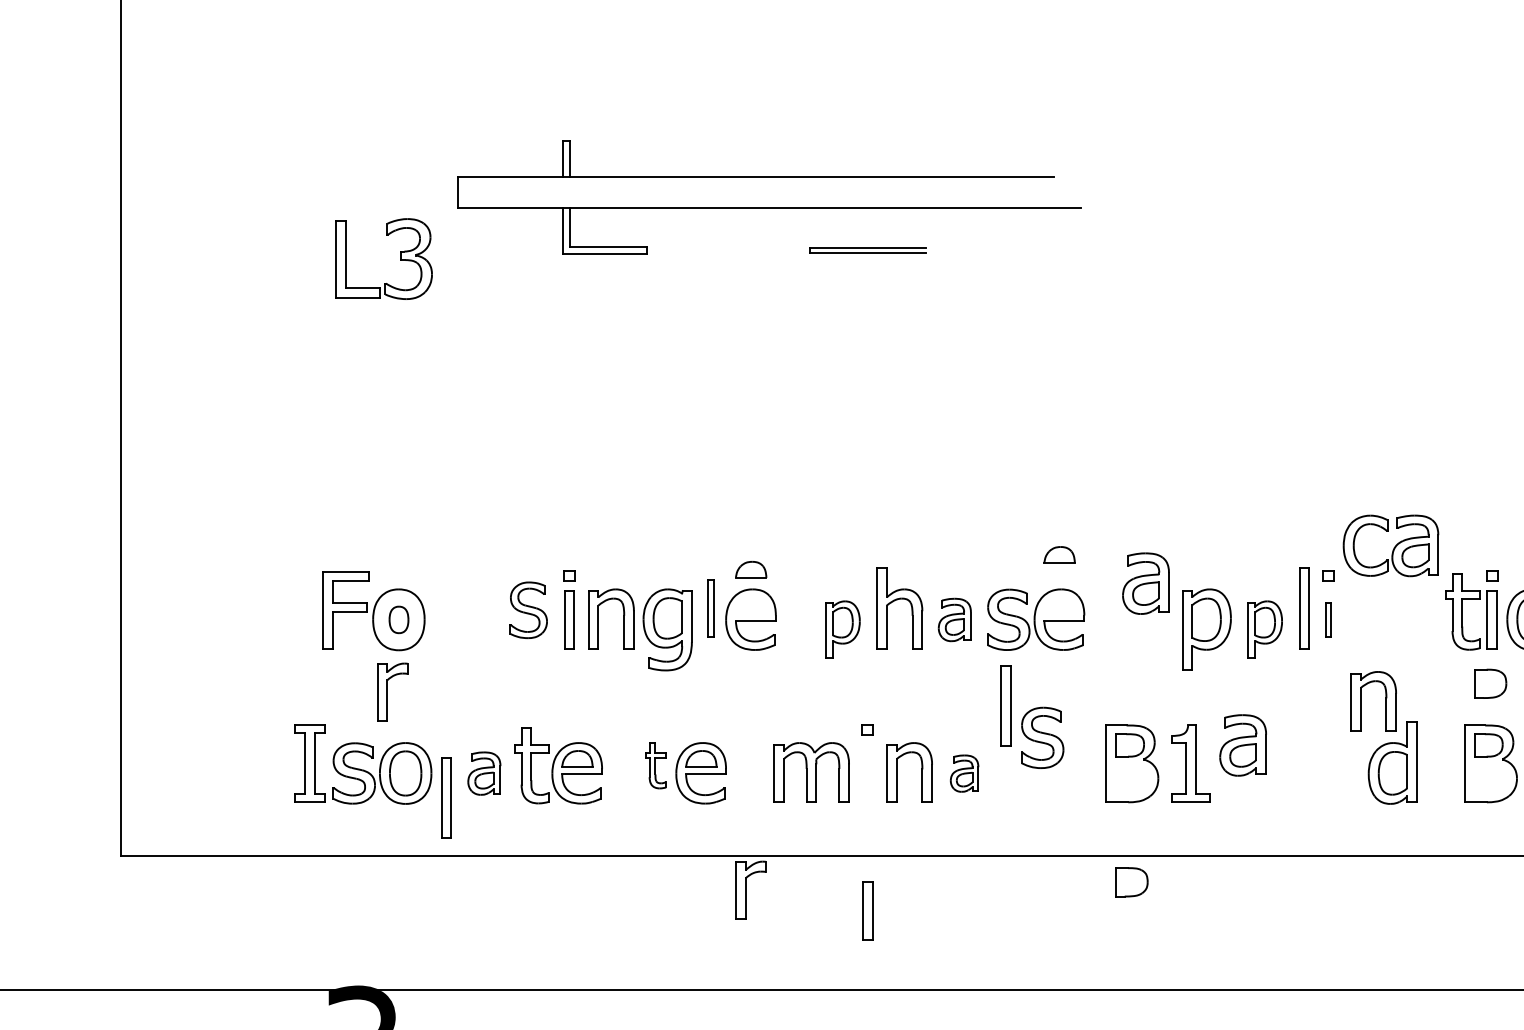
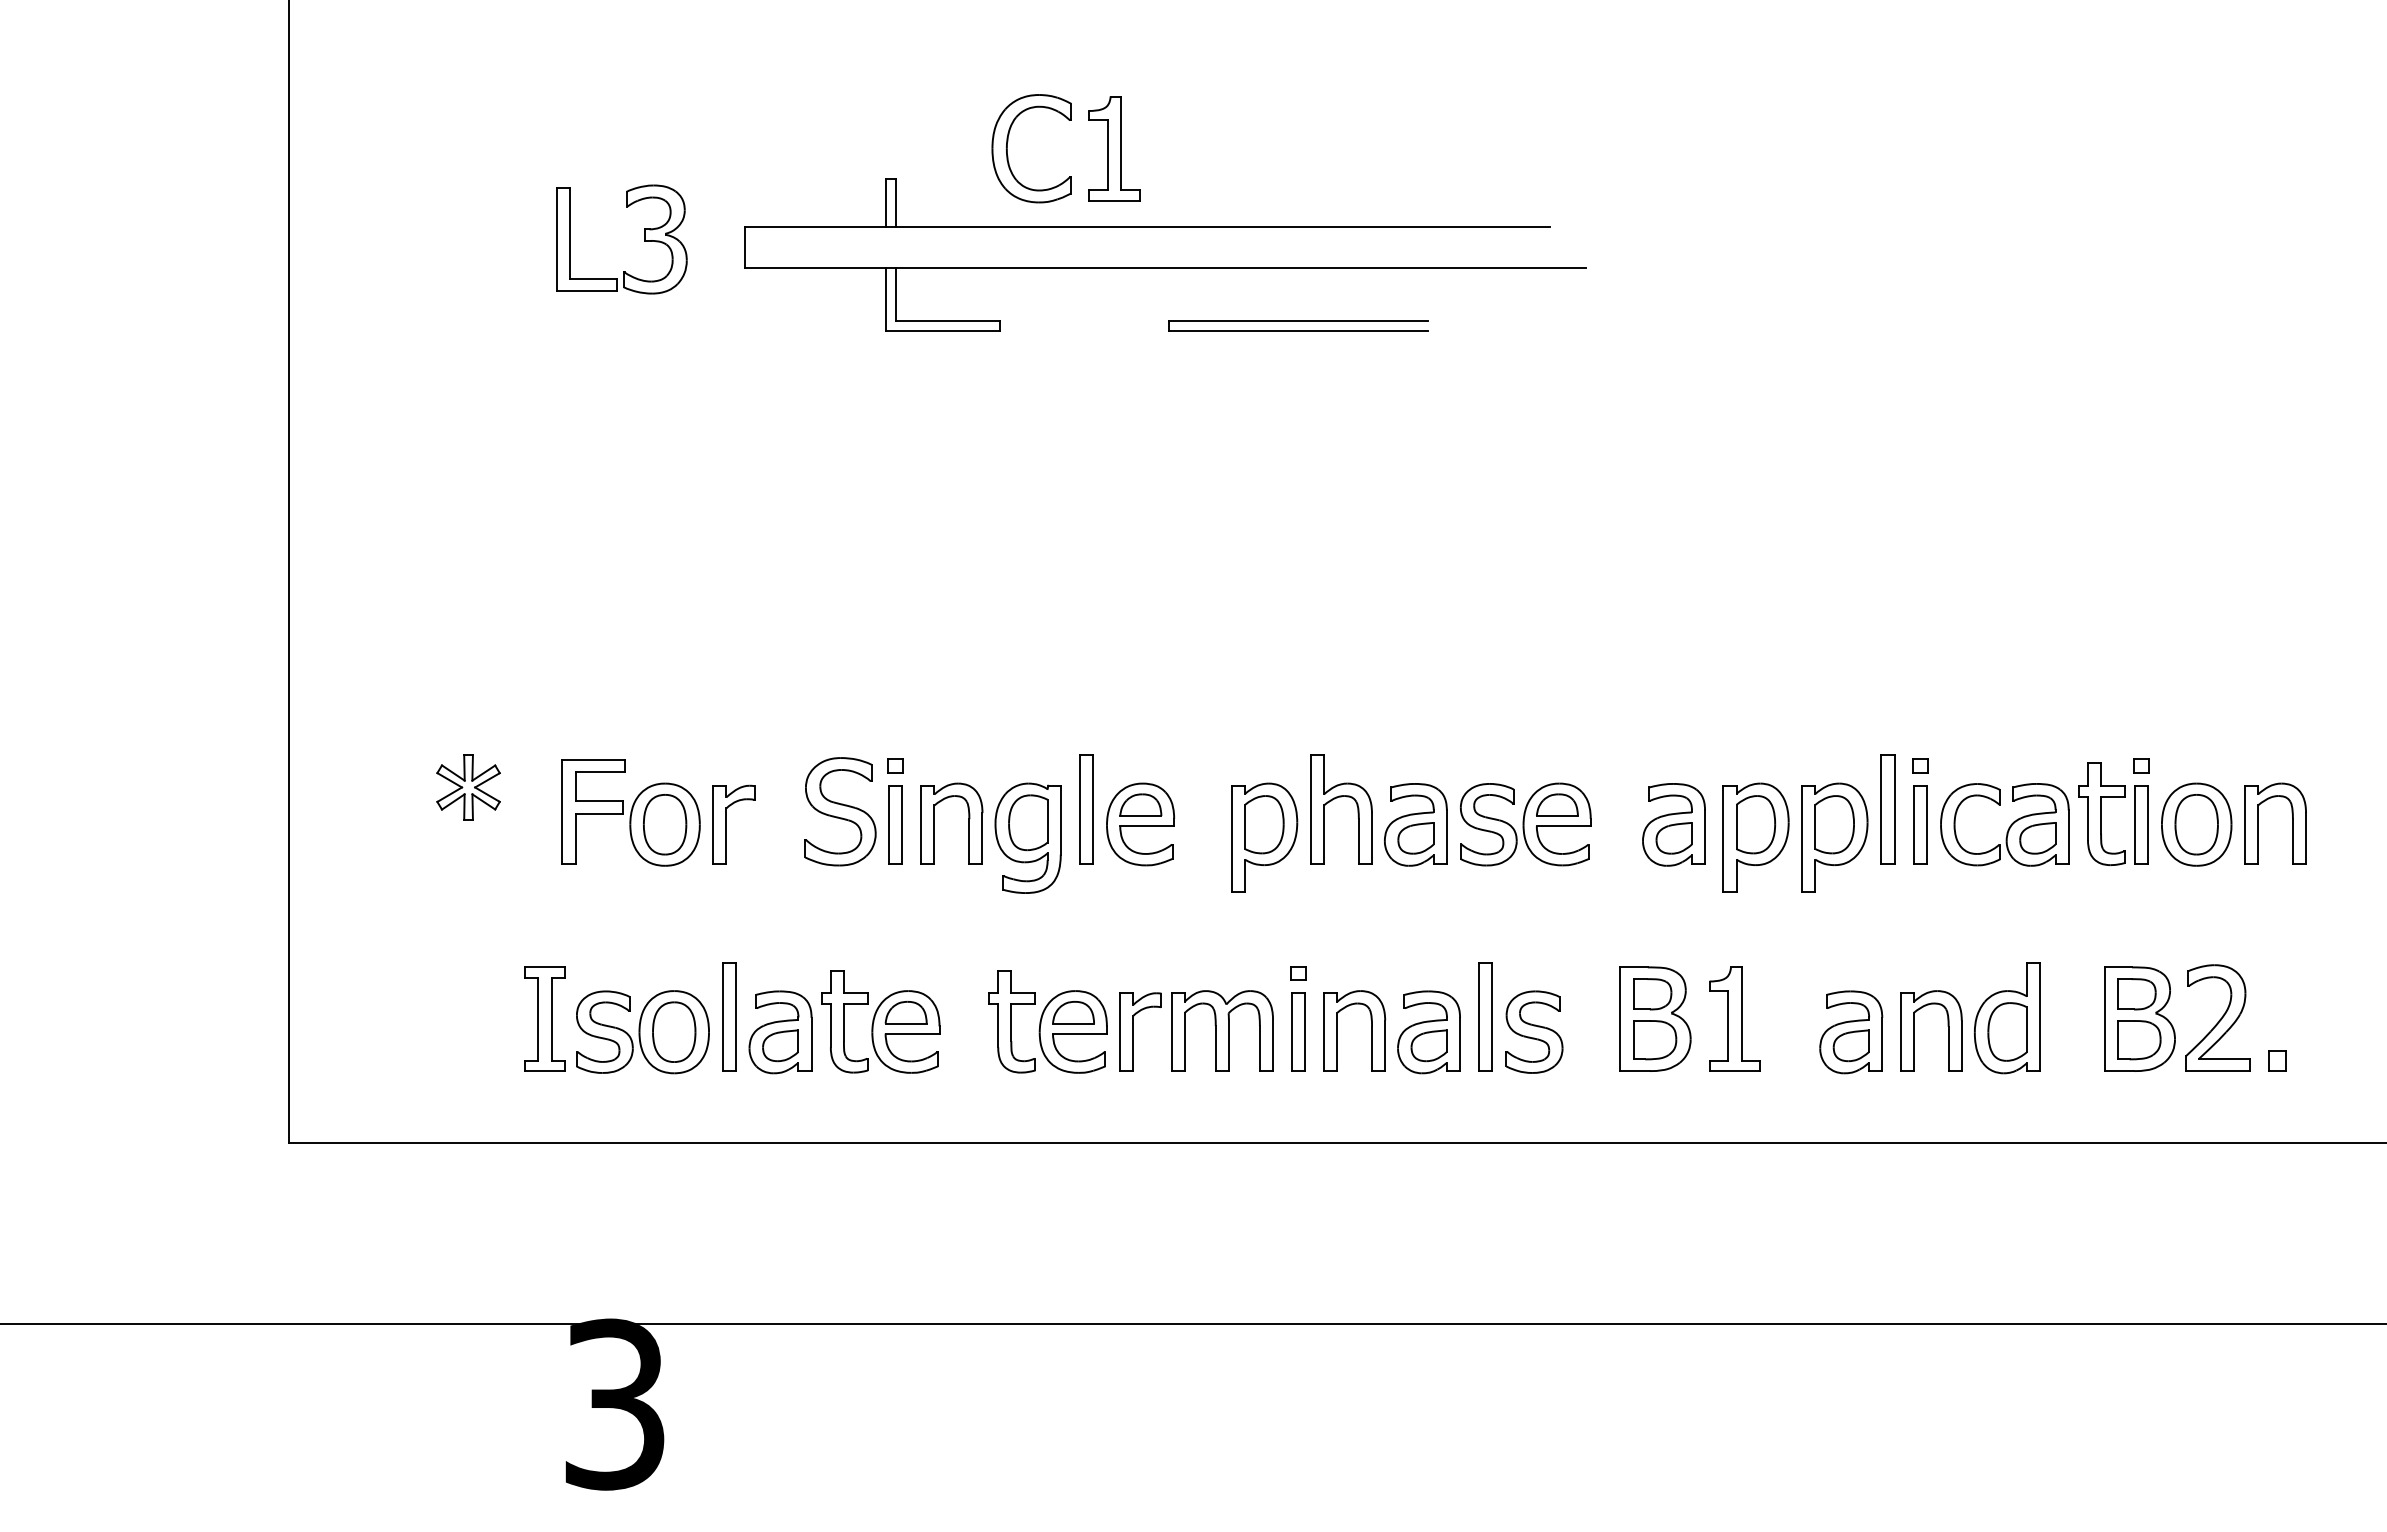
part: (652, 119) -> (1007, 148), added
part: (731, 119) -> (1114, 148), added
part: (867, 250) -> (1298, 325), size x1.67
part: (400, 259) -> (644, 239), moved
part: (1390, 545) -> (2004, 824), moved
part: (1059, 554) -> (1557, 804), moved
part: (750, 569) -> (1140, 804), moved
part: (1145, 583) -> (1673, 824), moved
part: (253, 592) -> (468, 787), added
part: (710, 608) -> (1086, 809), size x1.43
part: (528, 610) -> (840, 811), size x1.43
part: (399, 619) -> (665, 824), size x1.67
part: (954, 619) -> (1415, 824), size x1.43
part: (1328, 619) -> (1920, 824), size x1.67
part: (842, 629) -> (1264, 837), size x1.43
part: (1264, 629) -> (1834, 837), size x1.43
part: (1490, 684) -> (2139, 1040), moved
part: (387, 692) -> (726, 824), moved
part: (1385, 698) -> (1947, 1026), moved
part: (1006, 705) -> (1485, 1016), moved
part: (1042, 737) -> (1534, 1031), moved
part: (1243, 745) -> (1851, 1032), moved
part: (655, 765) -> (1011, 1021), size x1.67
part: (484, 773) -> (780, 1032), size x1.43
part: (964, 773) -> (1428, 1032), size x1.67
part: (446, 797) -> (729, 1016), moved
part: (1132, 882) -> (1655, 1040), moved
part: (745, 889) -> (1133, 1031), moved
part: (867, 910) -> (1298, 1031), moved

